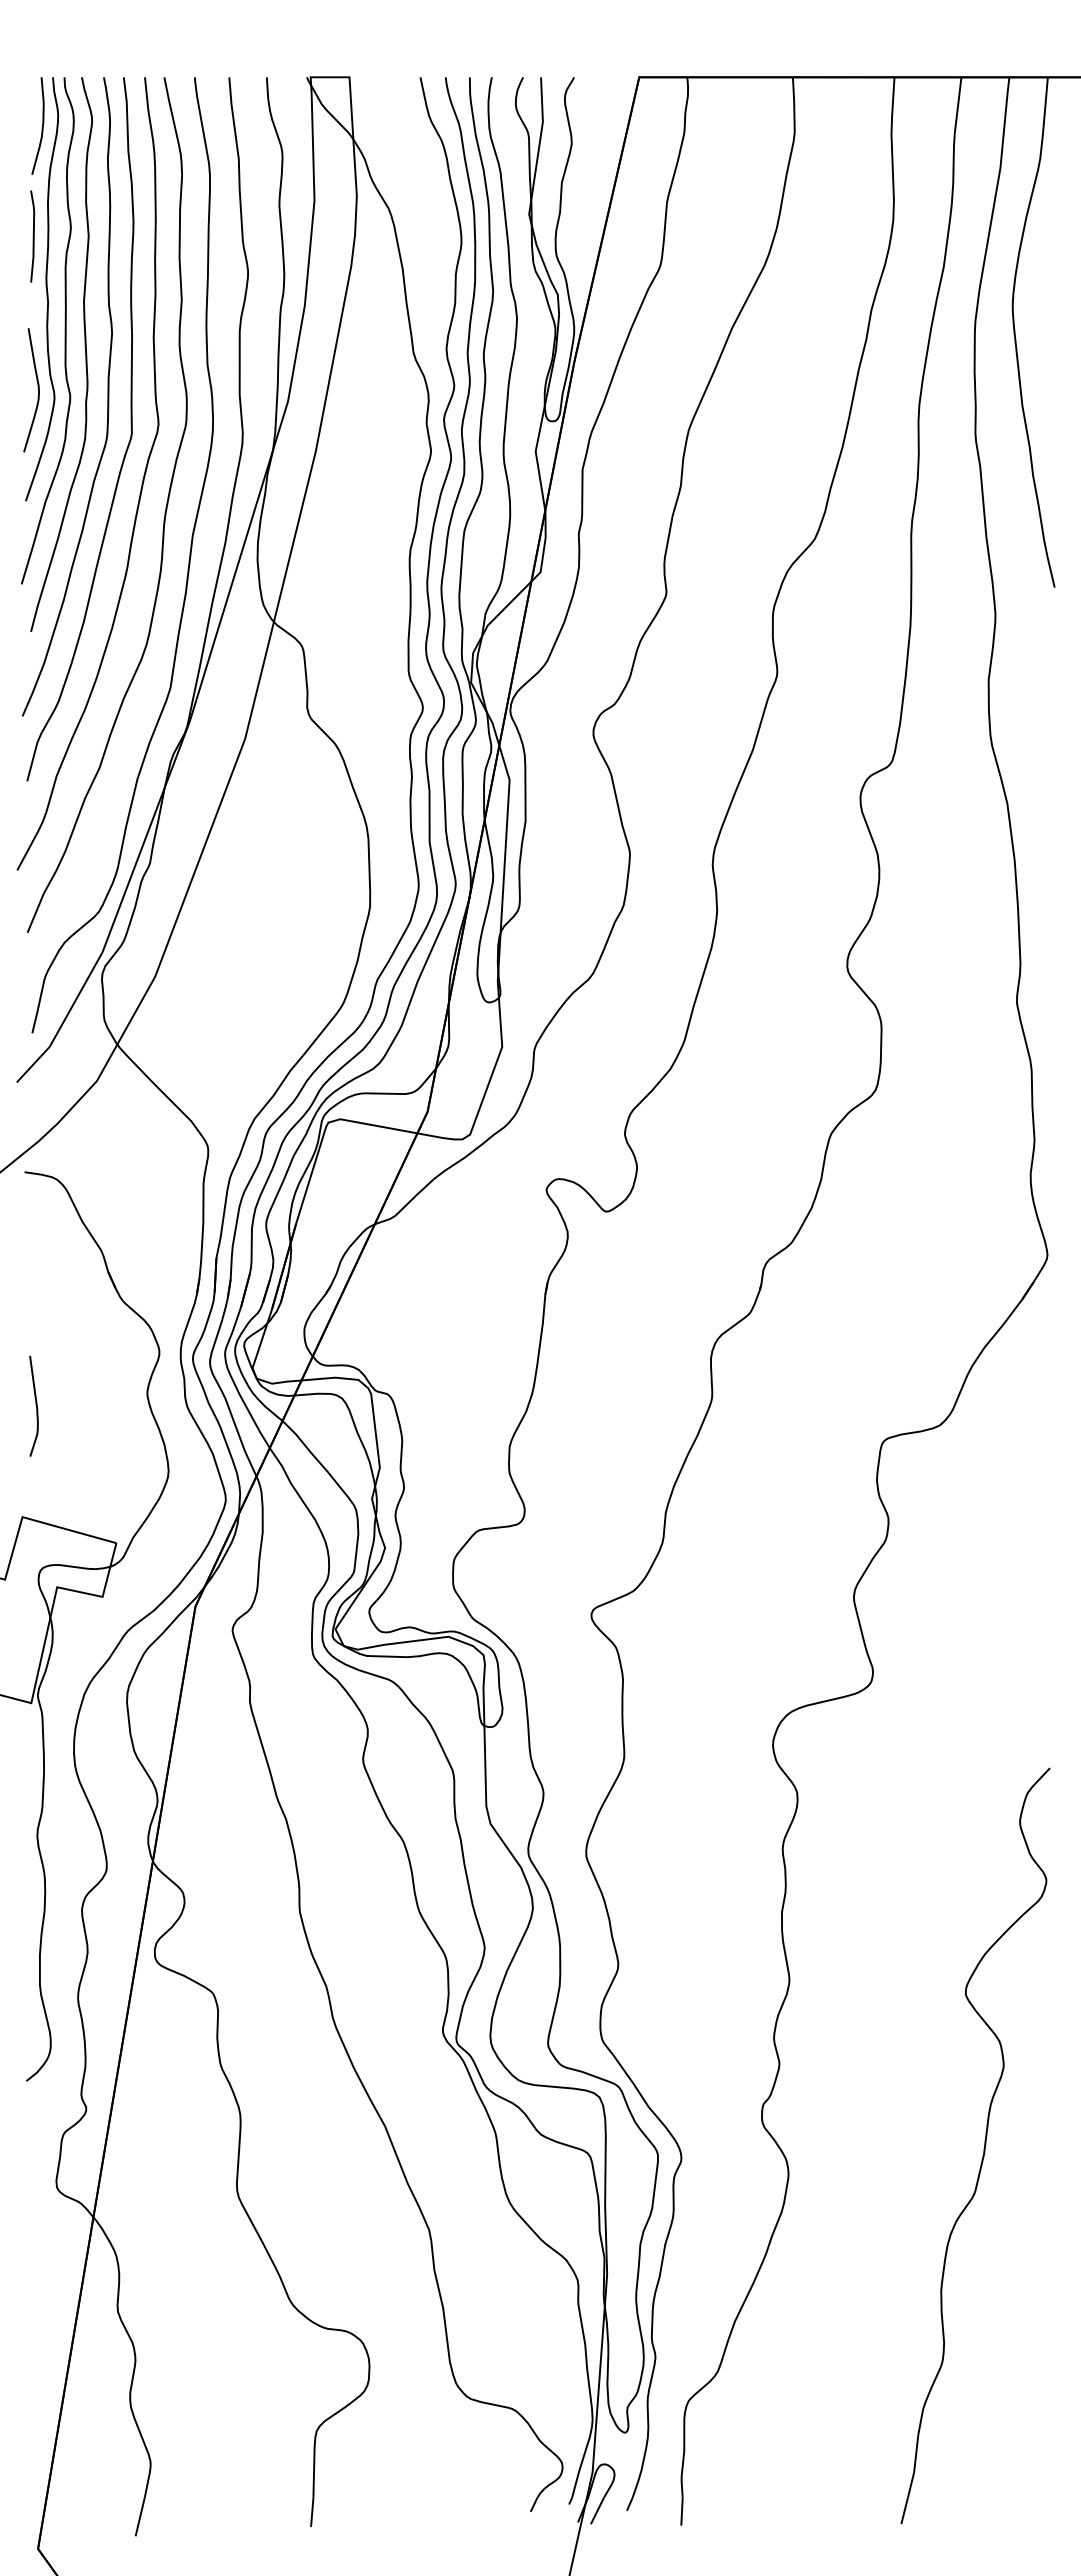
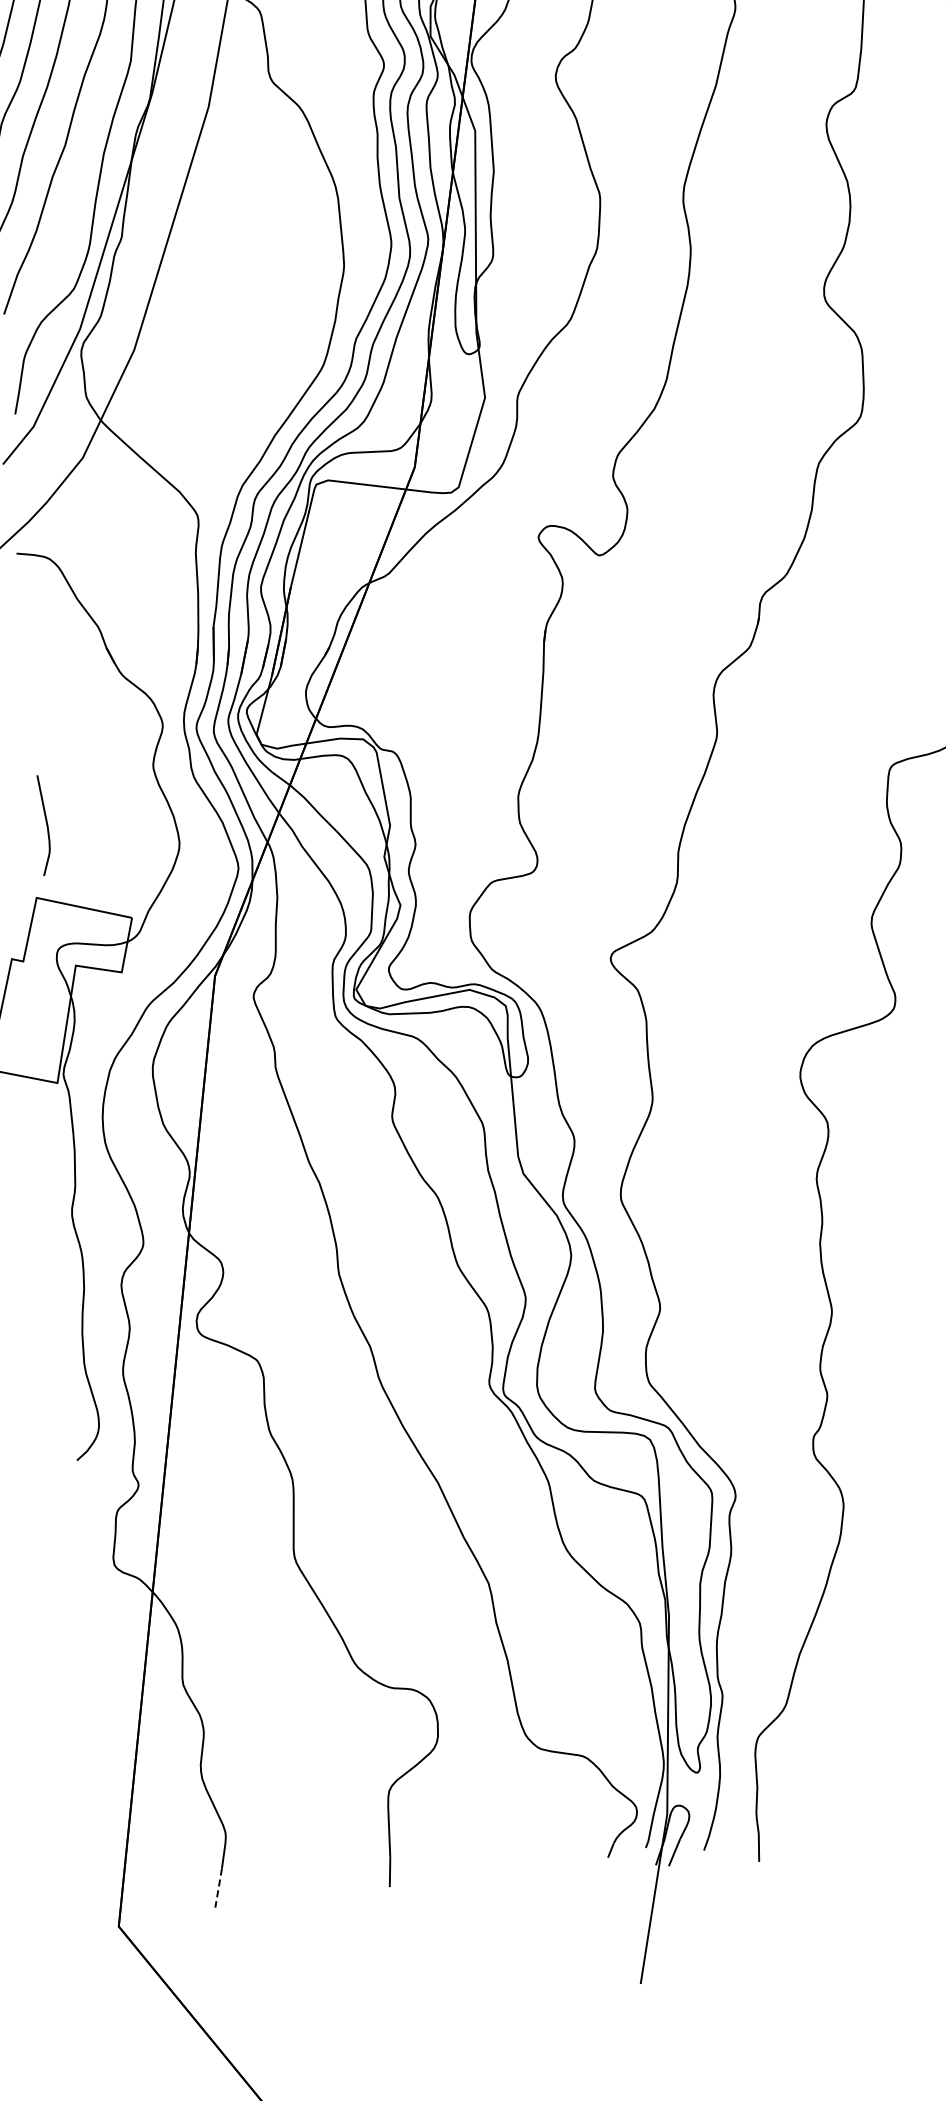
curve: (35, 1405) -> (45, 824), moved
line: (140, 2517) -> (218, 1888), solid -> dashed

